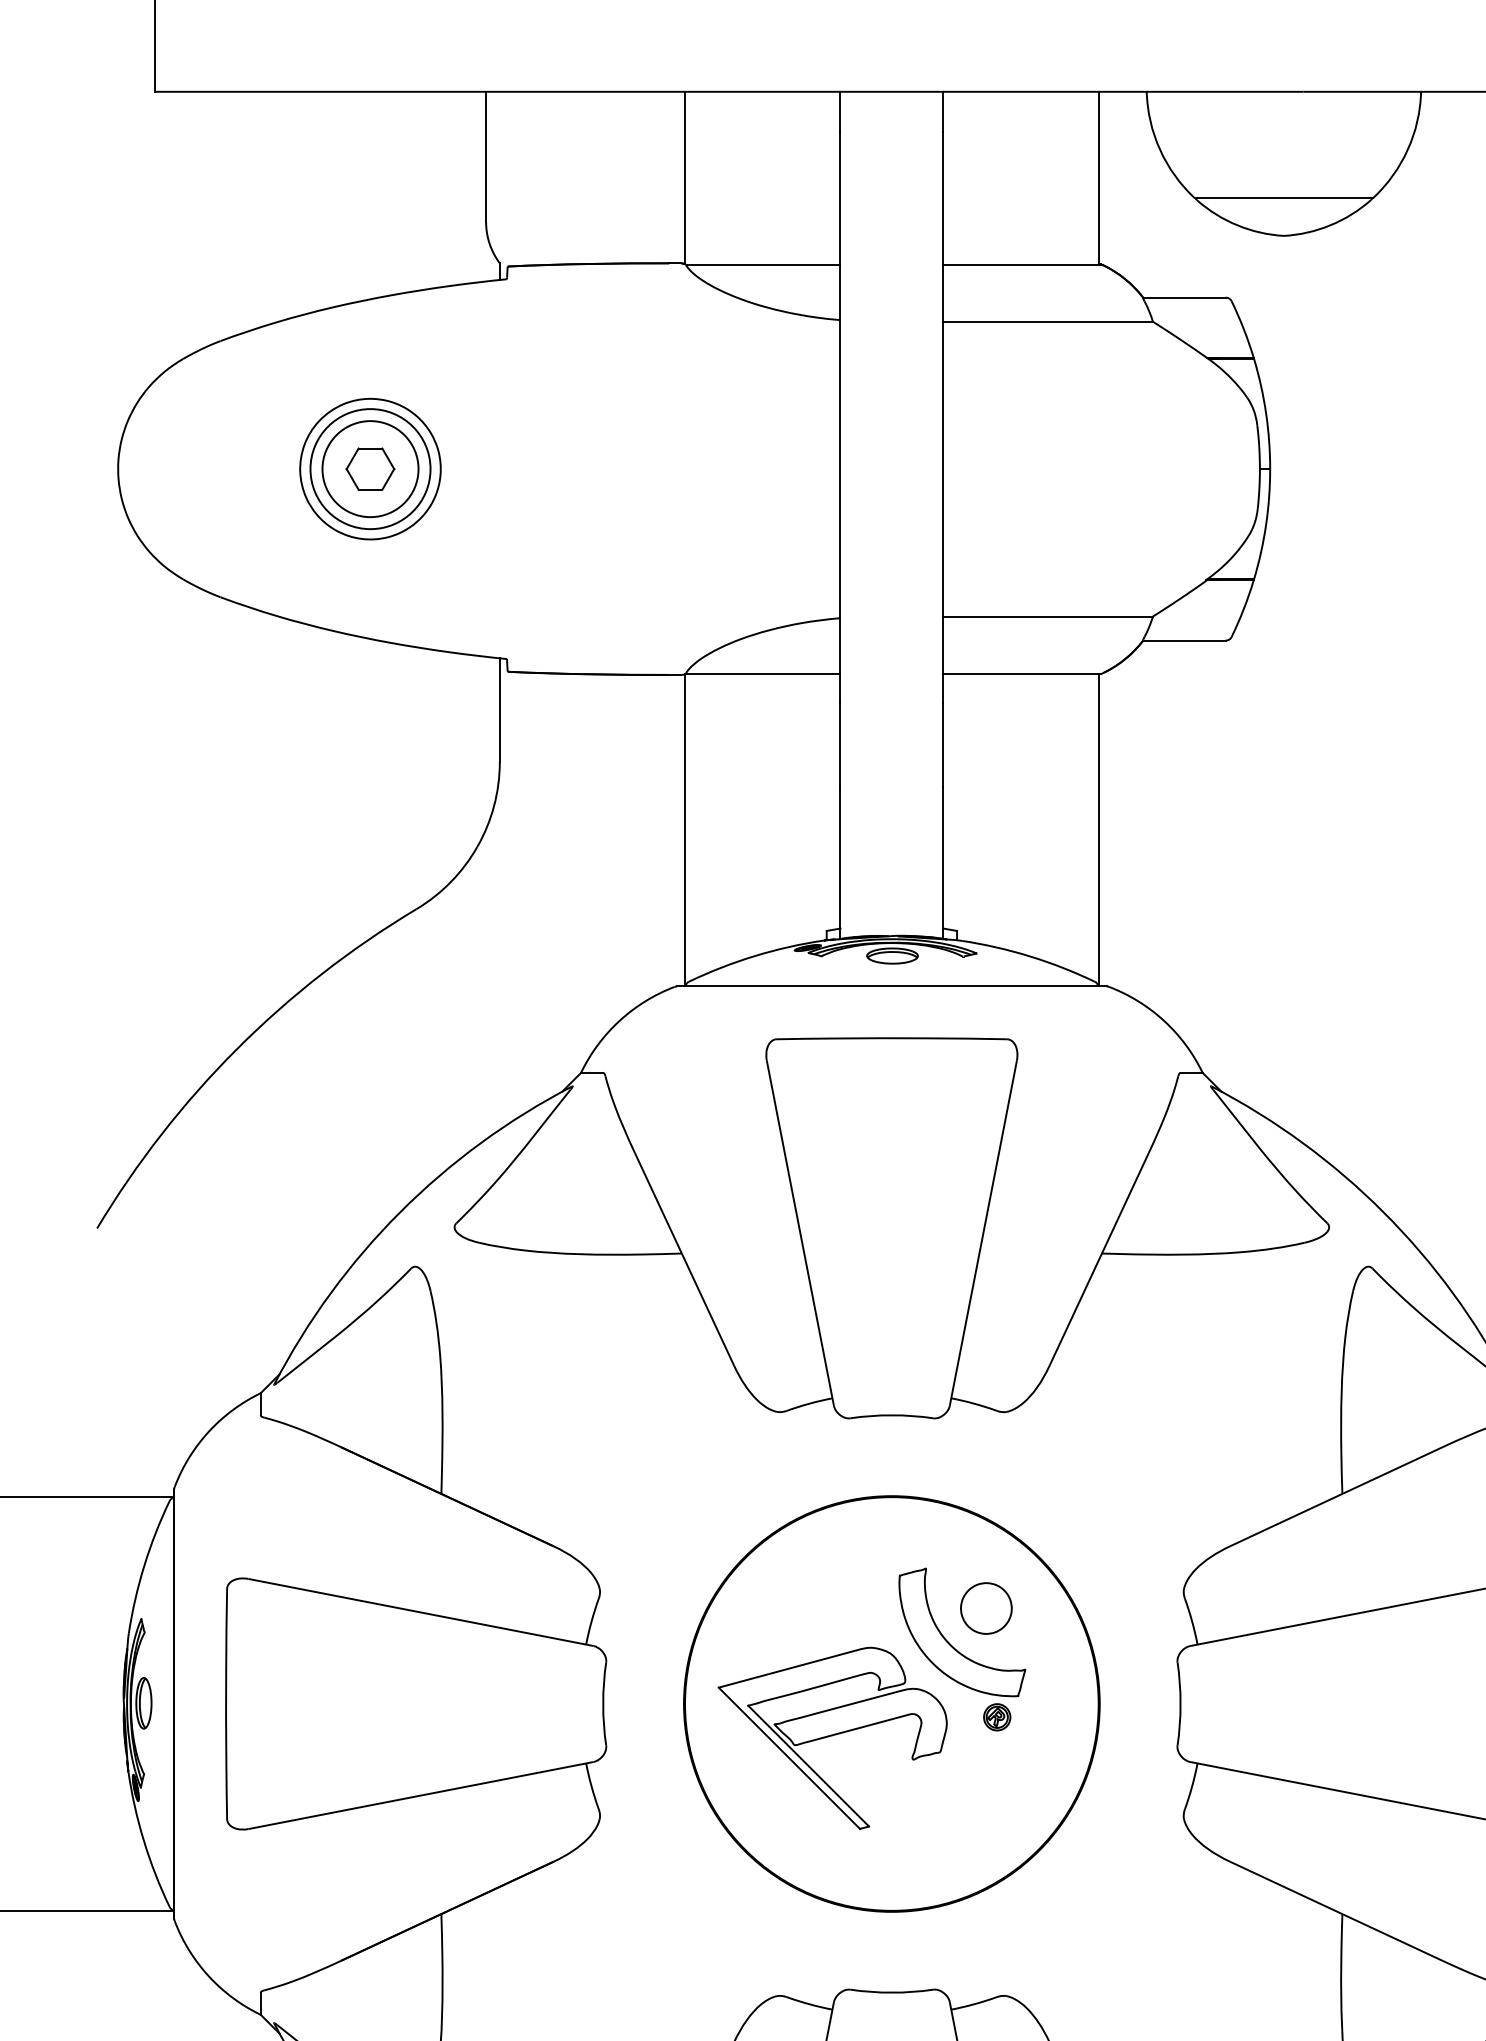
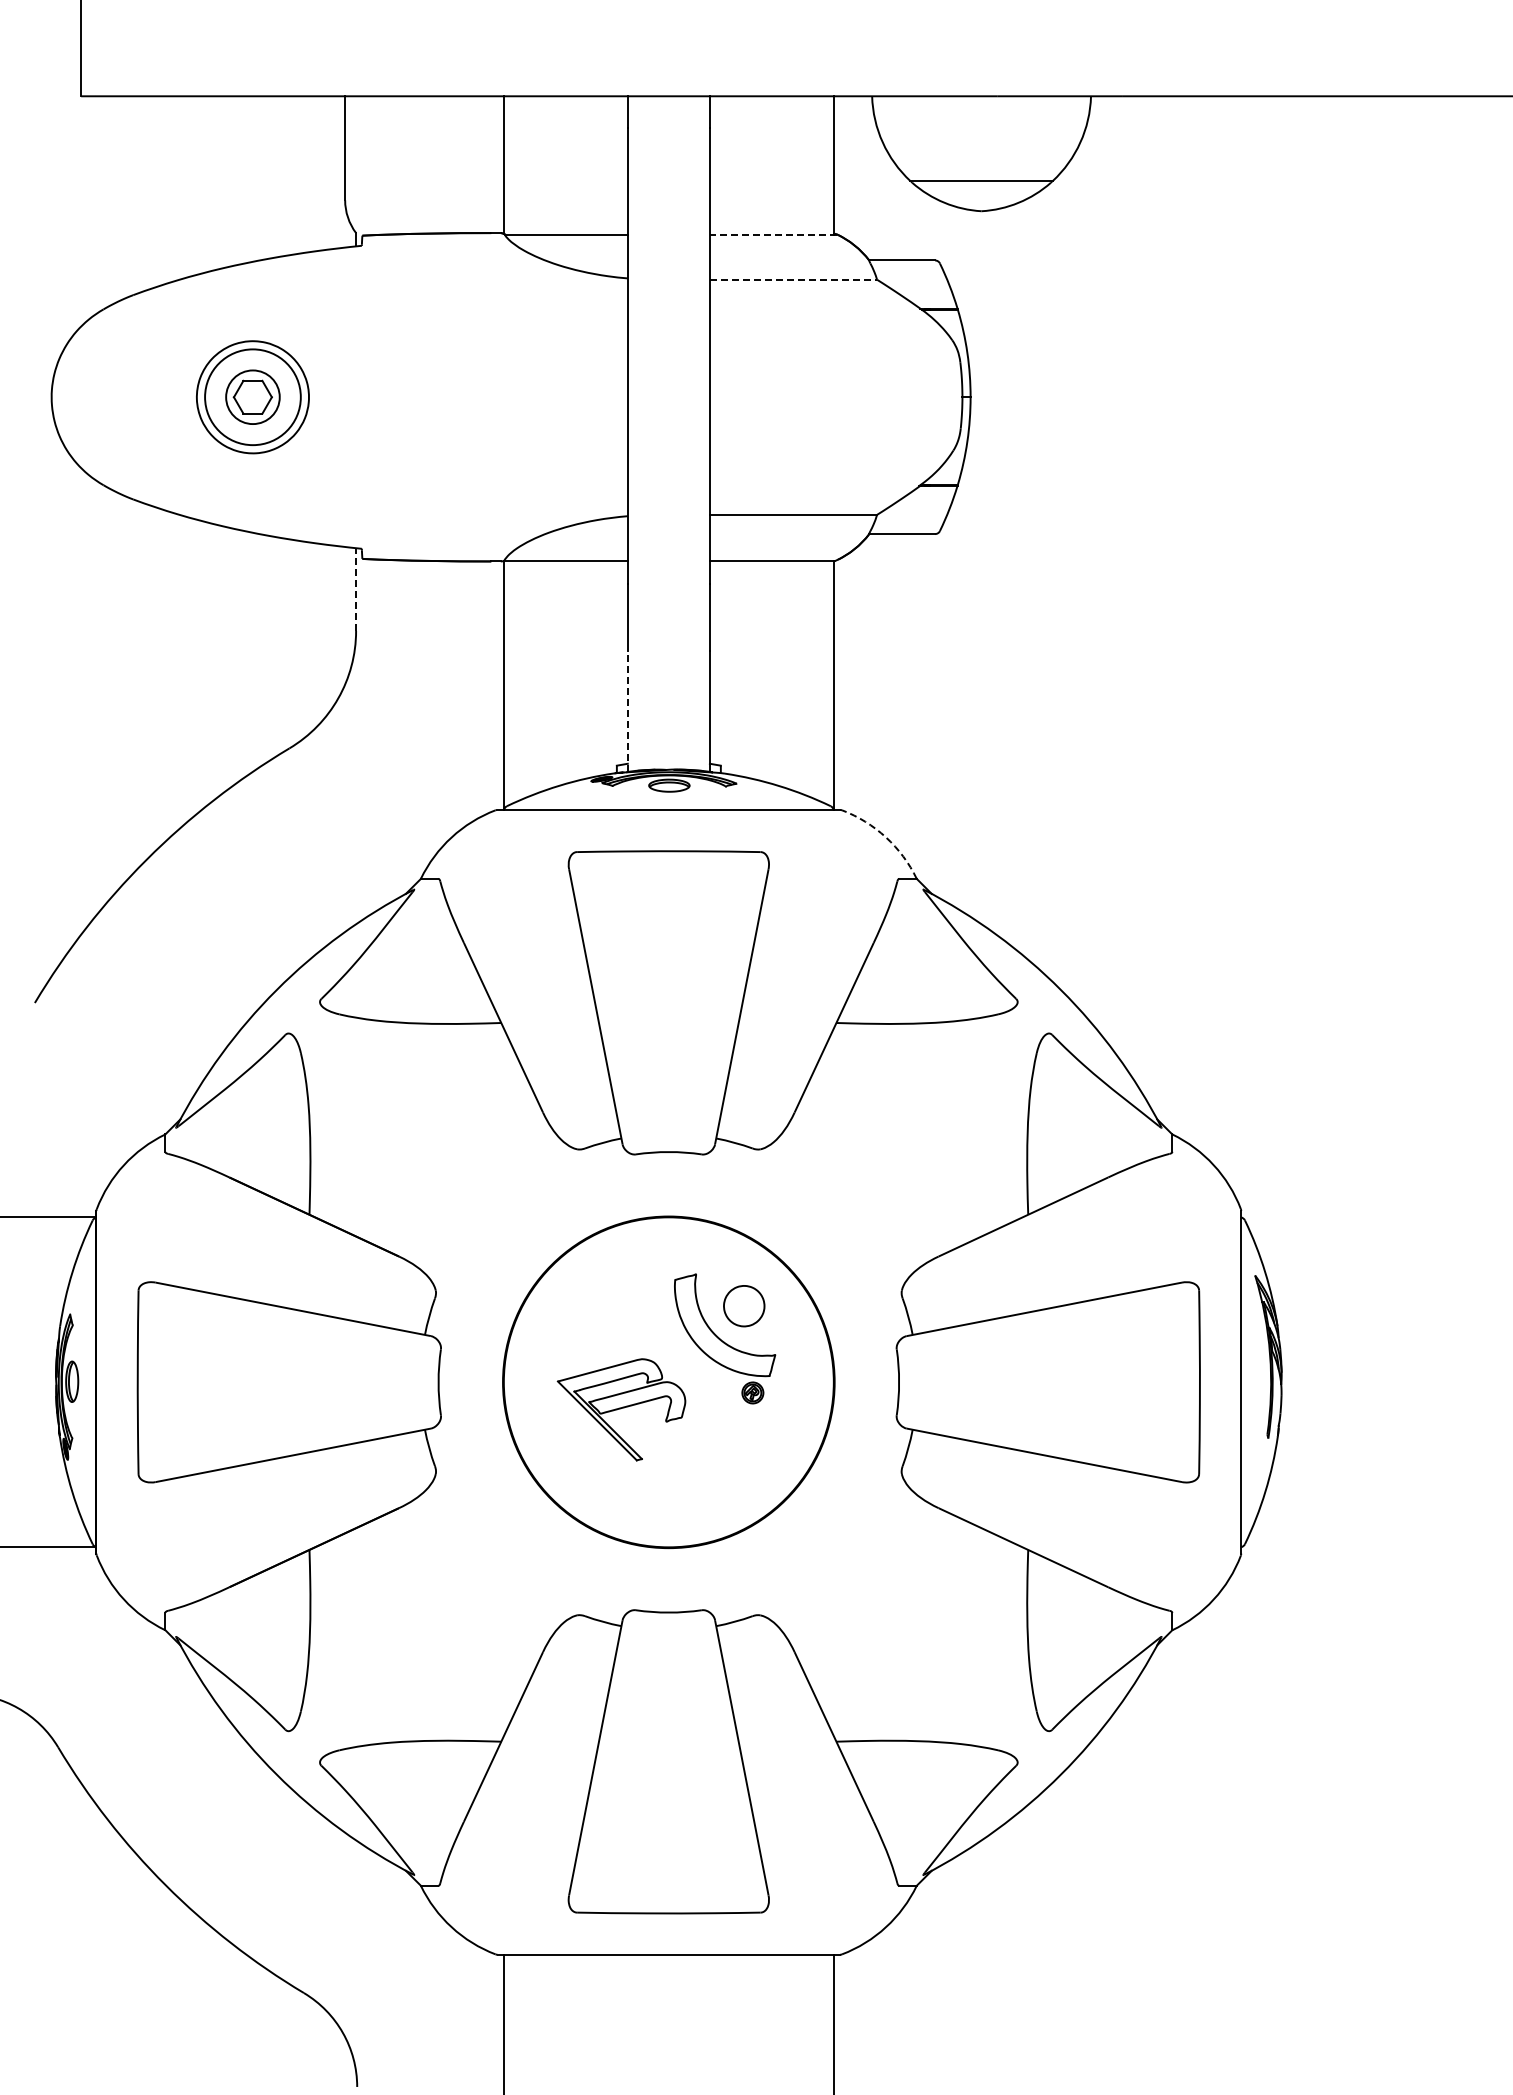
line: (1021, 265) -> (772, 234), solid -> dashed
line: (1048, 321) -> (793, 279), solid -> dashed
circle: (369, 468) -> (252, 396), size x0.7
line: (500, 710) -> (356, 589), solid -> dashed
line: (840, 863) -> (627, 711), solid -> dashed
arc: (1164, 1020) -> (886, 837), solid -> dashed
part: (832, 1738) -> (621, 1409), size x0.7

